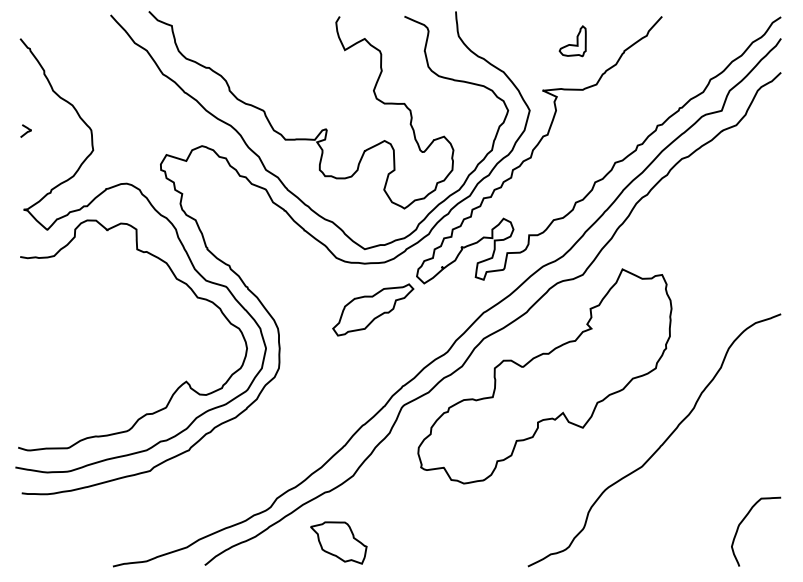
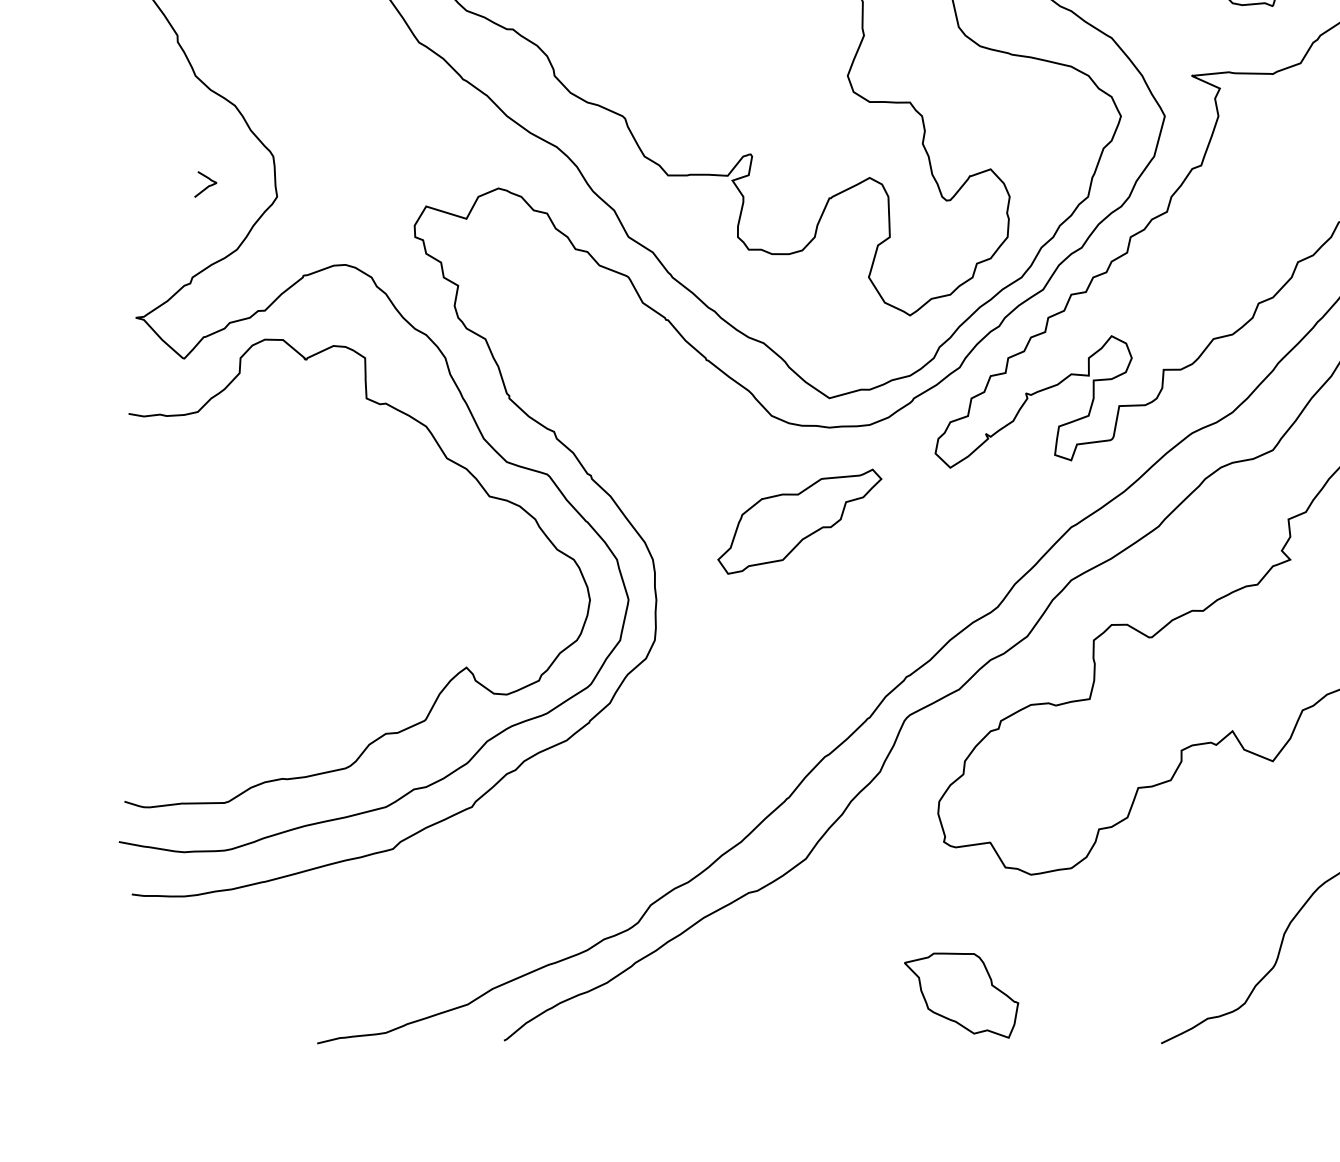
curve: (26, 131) -> (206, 185), moved
part: (373, 309) -> (800, 520), moved
part: (338, 542) -> (960, 994), moved

